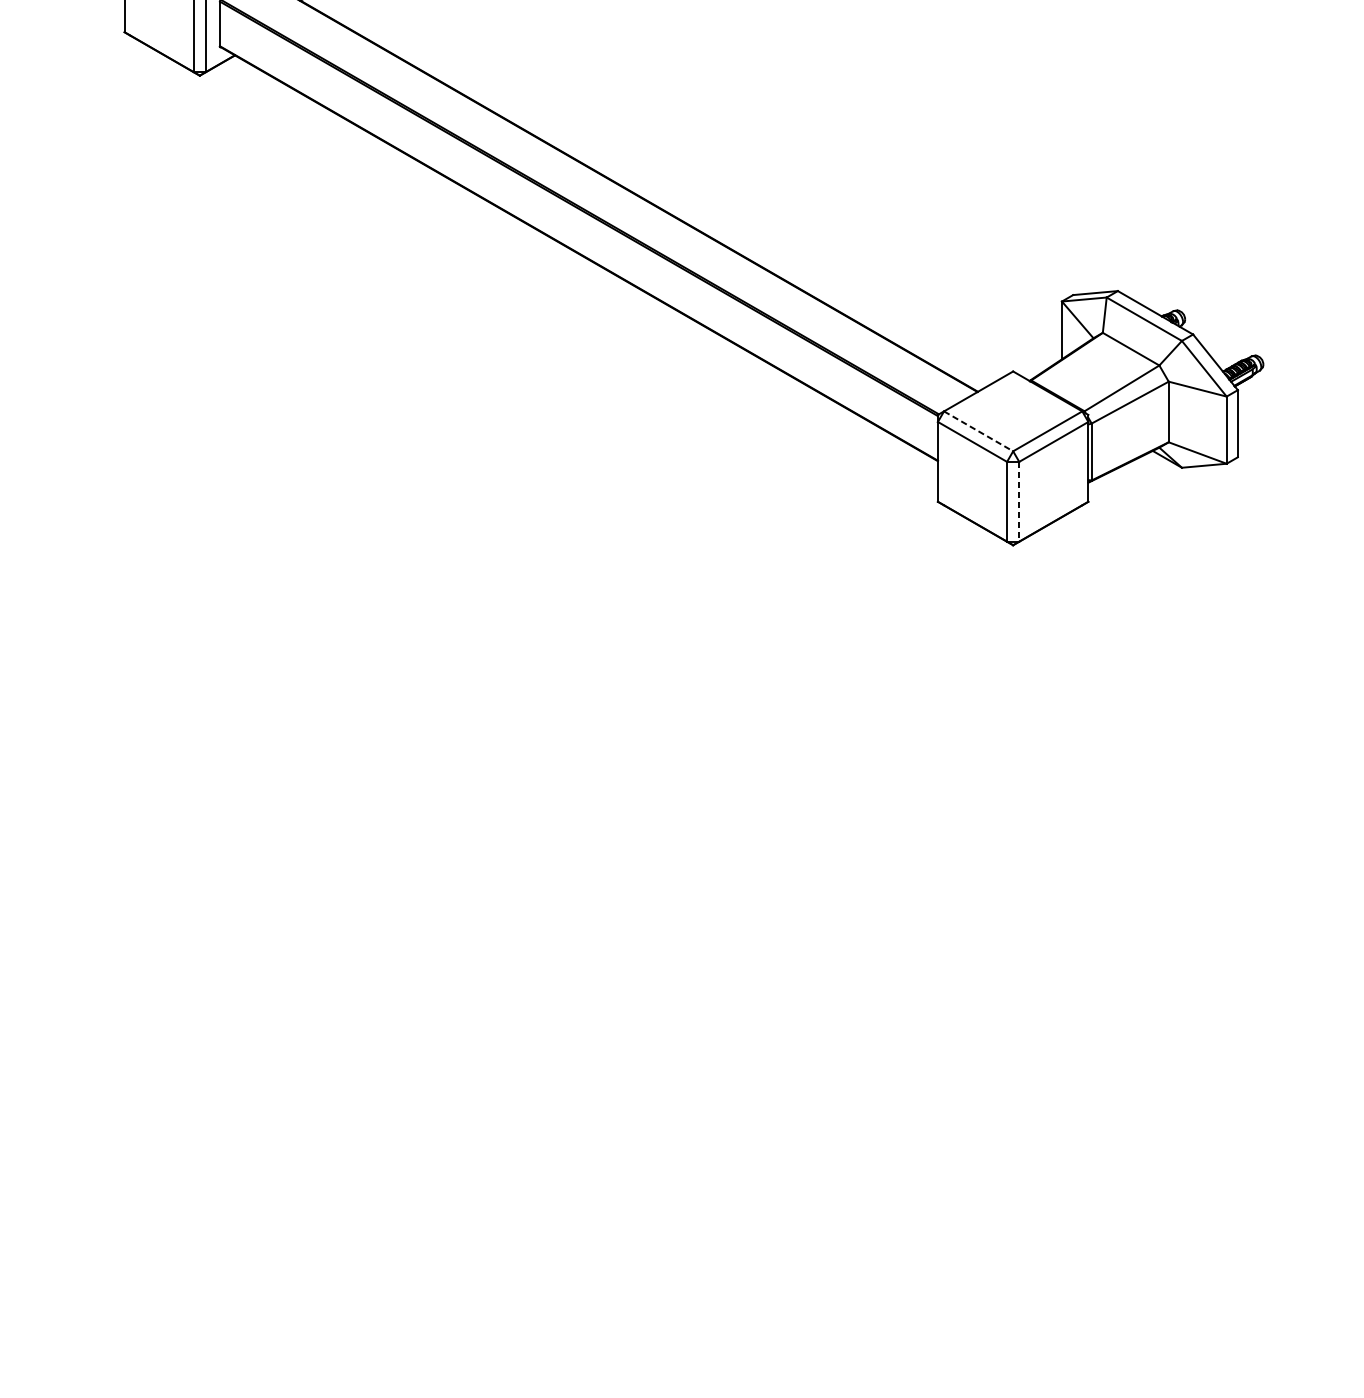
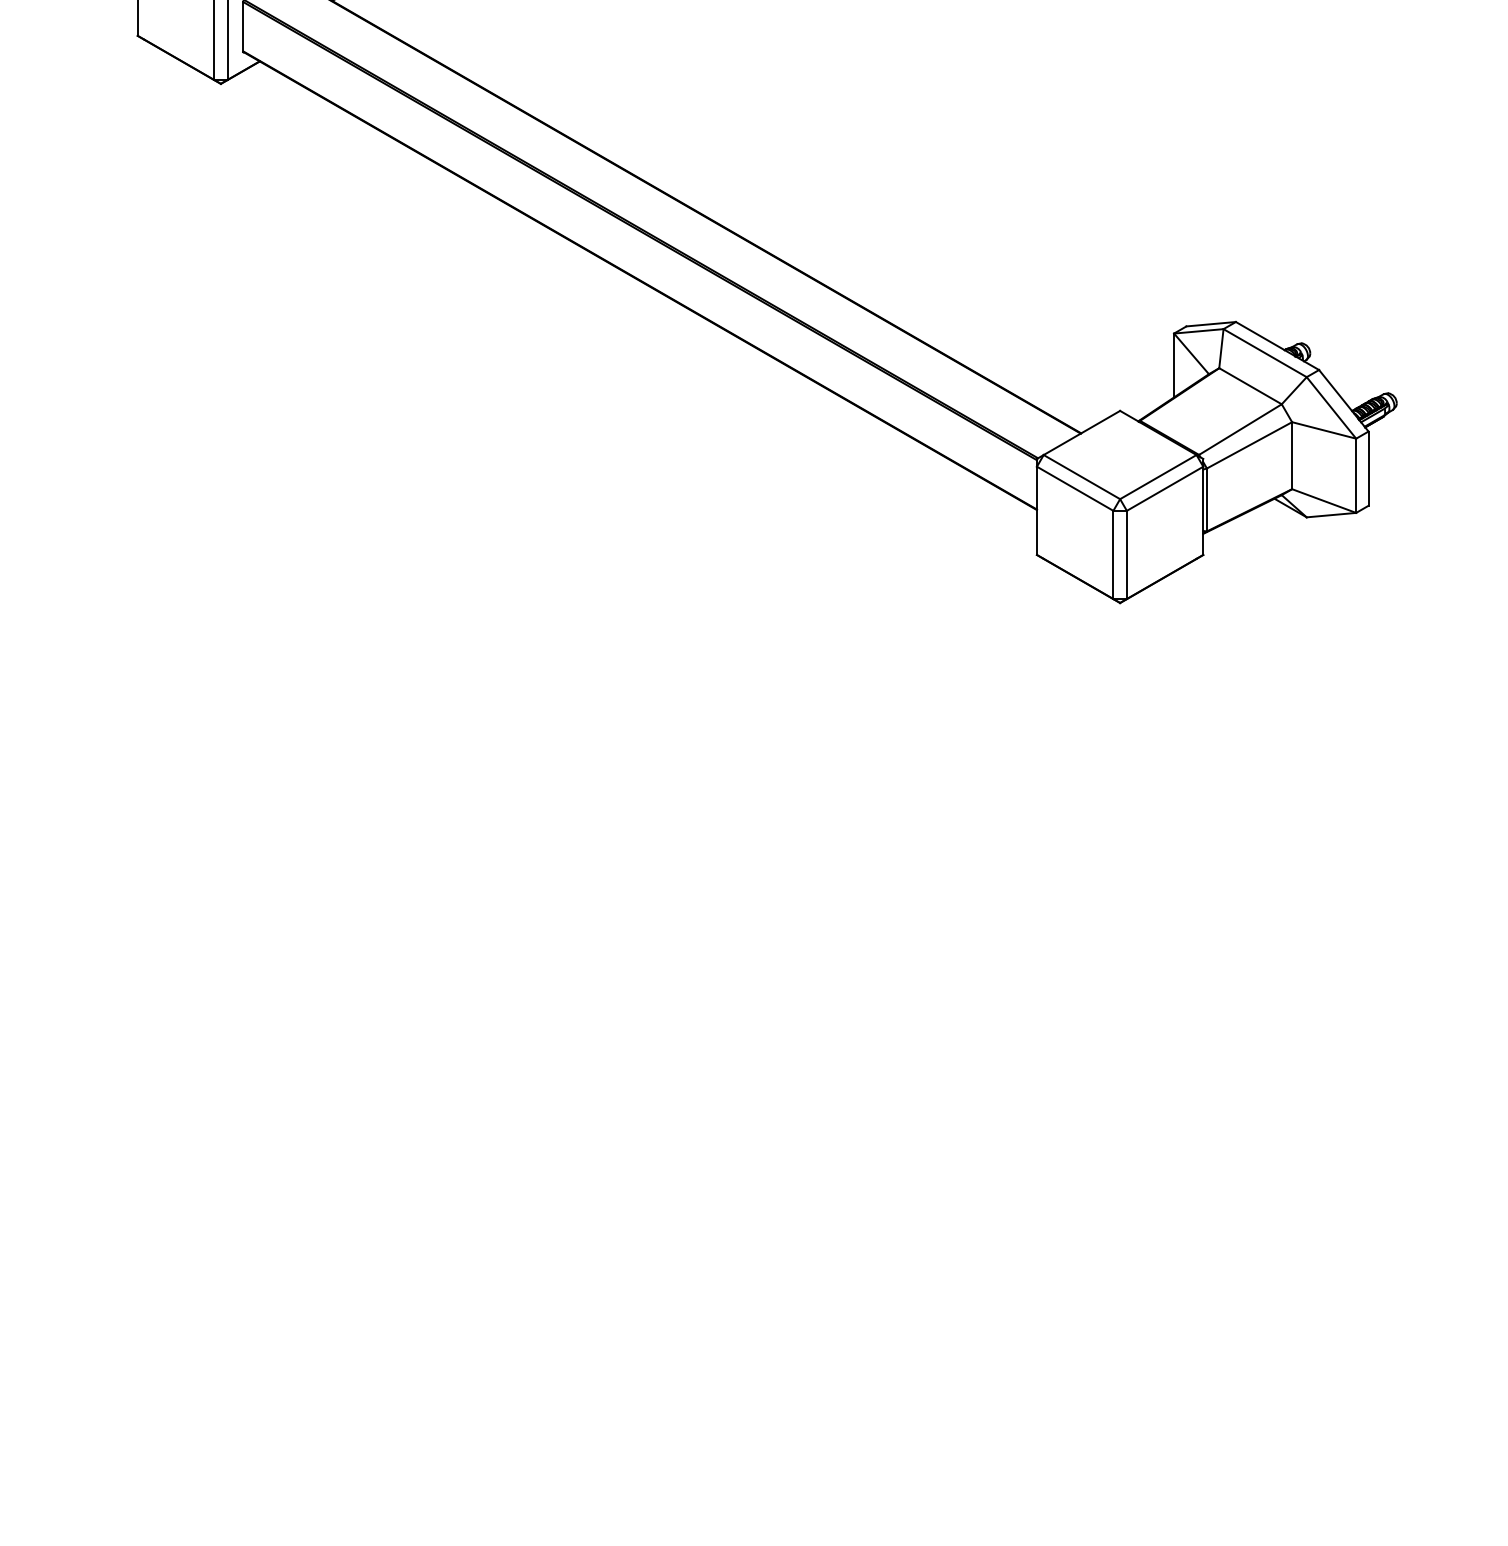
line: (979, 431) -> (1082, 477), dashed -> solid
line: (1018, 502) -> (1126, 555), dashed -> solid

